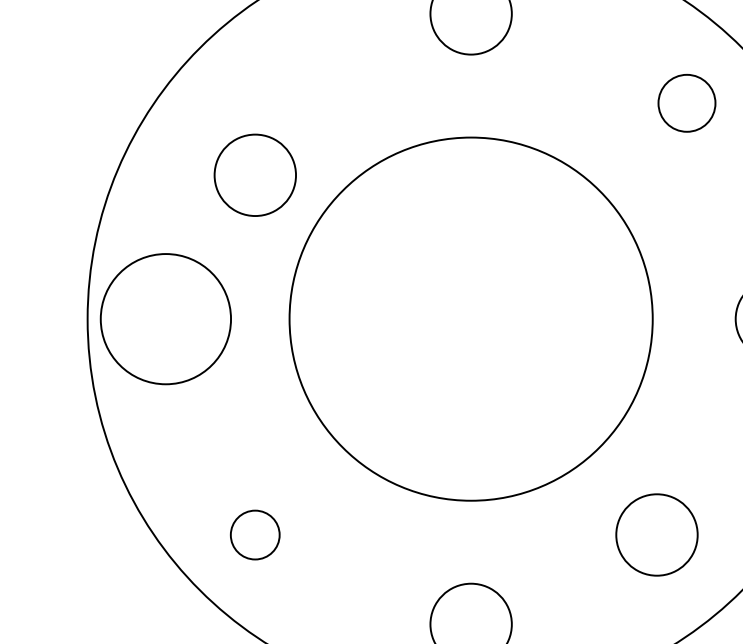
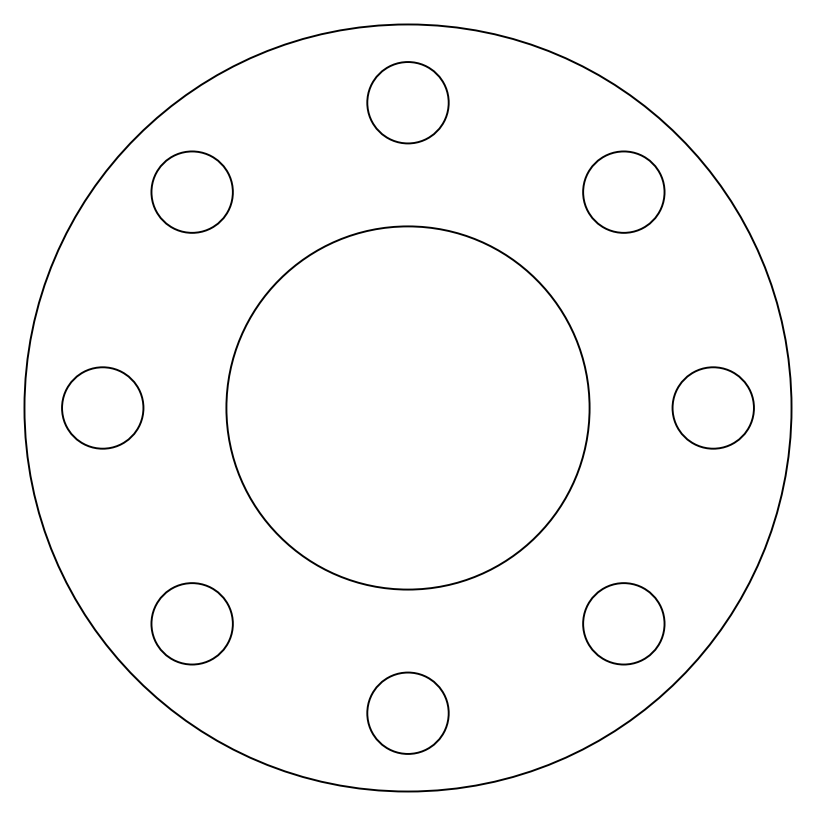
circle: (686, 102) -> (623, 191), size x1.43
circle: (254, 174) -> (191, 191), moved
circle: (165, 318) -> (102, 407), size x0.62
circle: (254, 534) -> (191, 623), size x1.67
circle: (656, 534) -> (623, 623), moved

